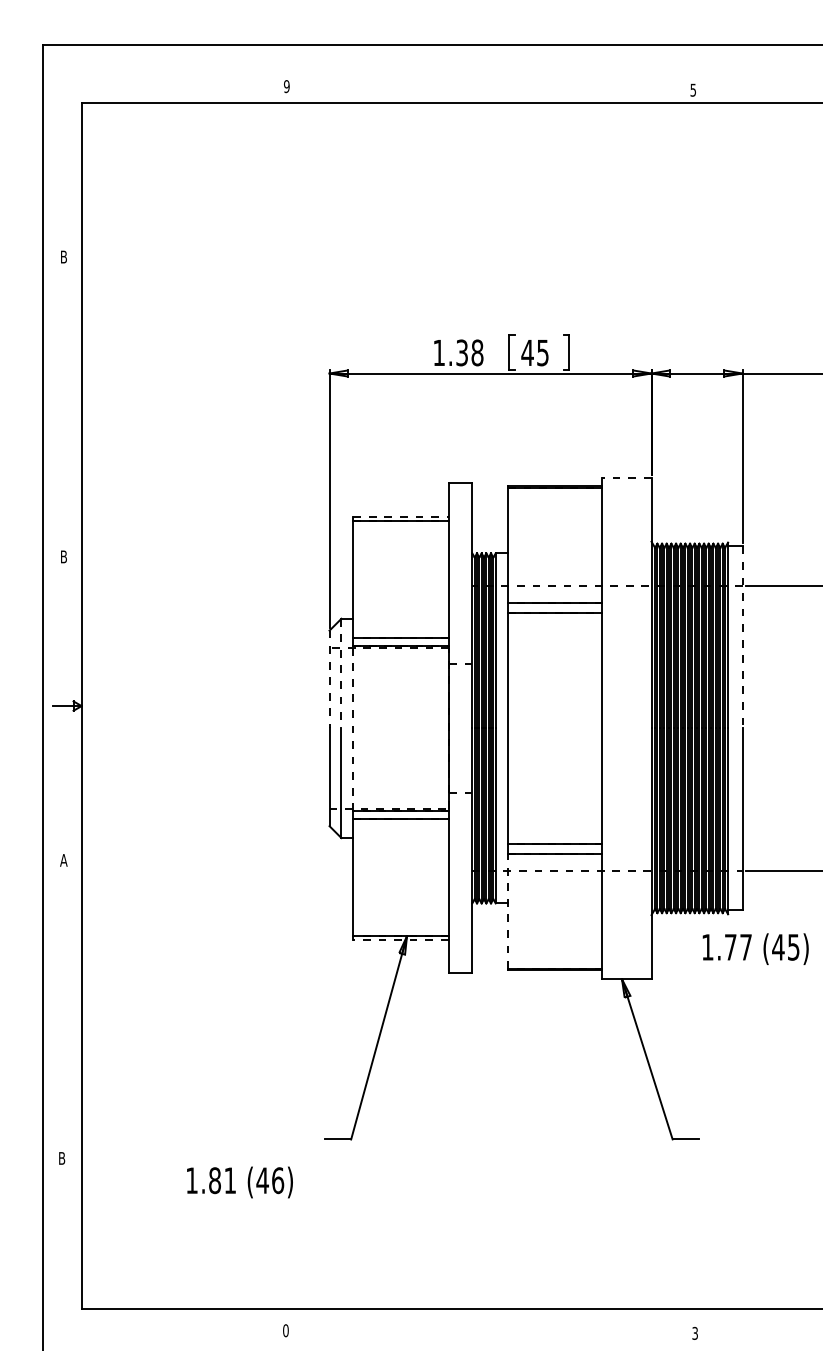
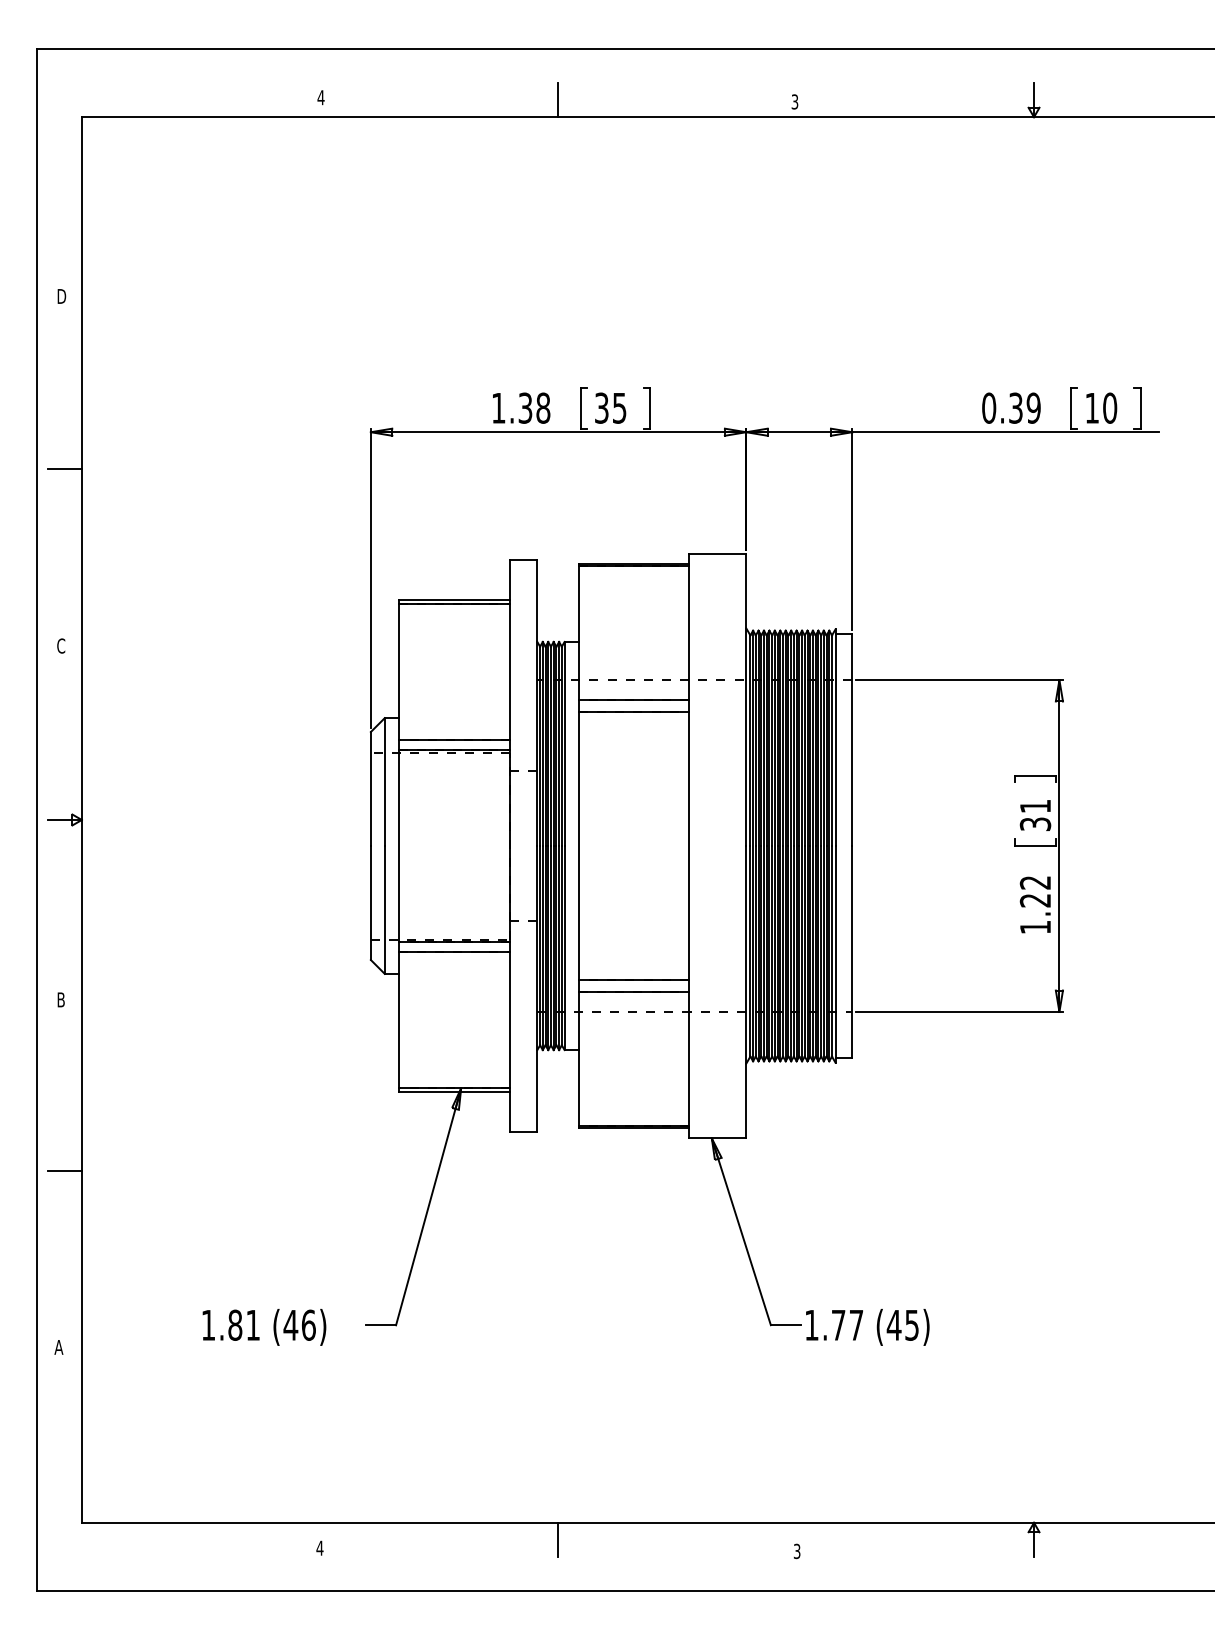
text: (286, 86) -> (320, 97), 9 -> 4
line: (489, 88) -> (557, 100), added
text: (693, 89) -> (795, 101), 5 -> 3
text: (65, 257) -> (62, 296), B -> D
text: (527, 352) -> (601, 407), 45 -> 35
line: (66, 404) -> (64, 468), added
line: (626, 477) -> (717, 553), dashed -> solid
line: (401, 516) -> (454, 599), dashed -> solid
text: (64, 556) -> (61, 645), B -> C
line: (742, 637) -> (852, 740), dashed -> solid
line: (341, 673) -> (384, 782), dashed -> solid
line: (329, 679) -> (370, 789), dashed -> solid
line: (353, 727) -> (398, 845), dashed -> solid
text: (63, 860) -> (60, 999), A -> B
line: (507, 910) -> (578, 1058), dashed -> solid
line: (400, 939) -> (453, 1092), dashed -> solid
text: (755, 949) -> (867, 1327), moved
line: (66, 1007) -> (64, 1171), added
text: (61, 1158) -> (58, 1347), B -> A
text: (240, 1182) -> (264, 1327), moved
line: (489, 1323) -> (557, 1539), added
text: (285, 1330) -> (319, 1547), 0 -> 4

